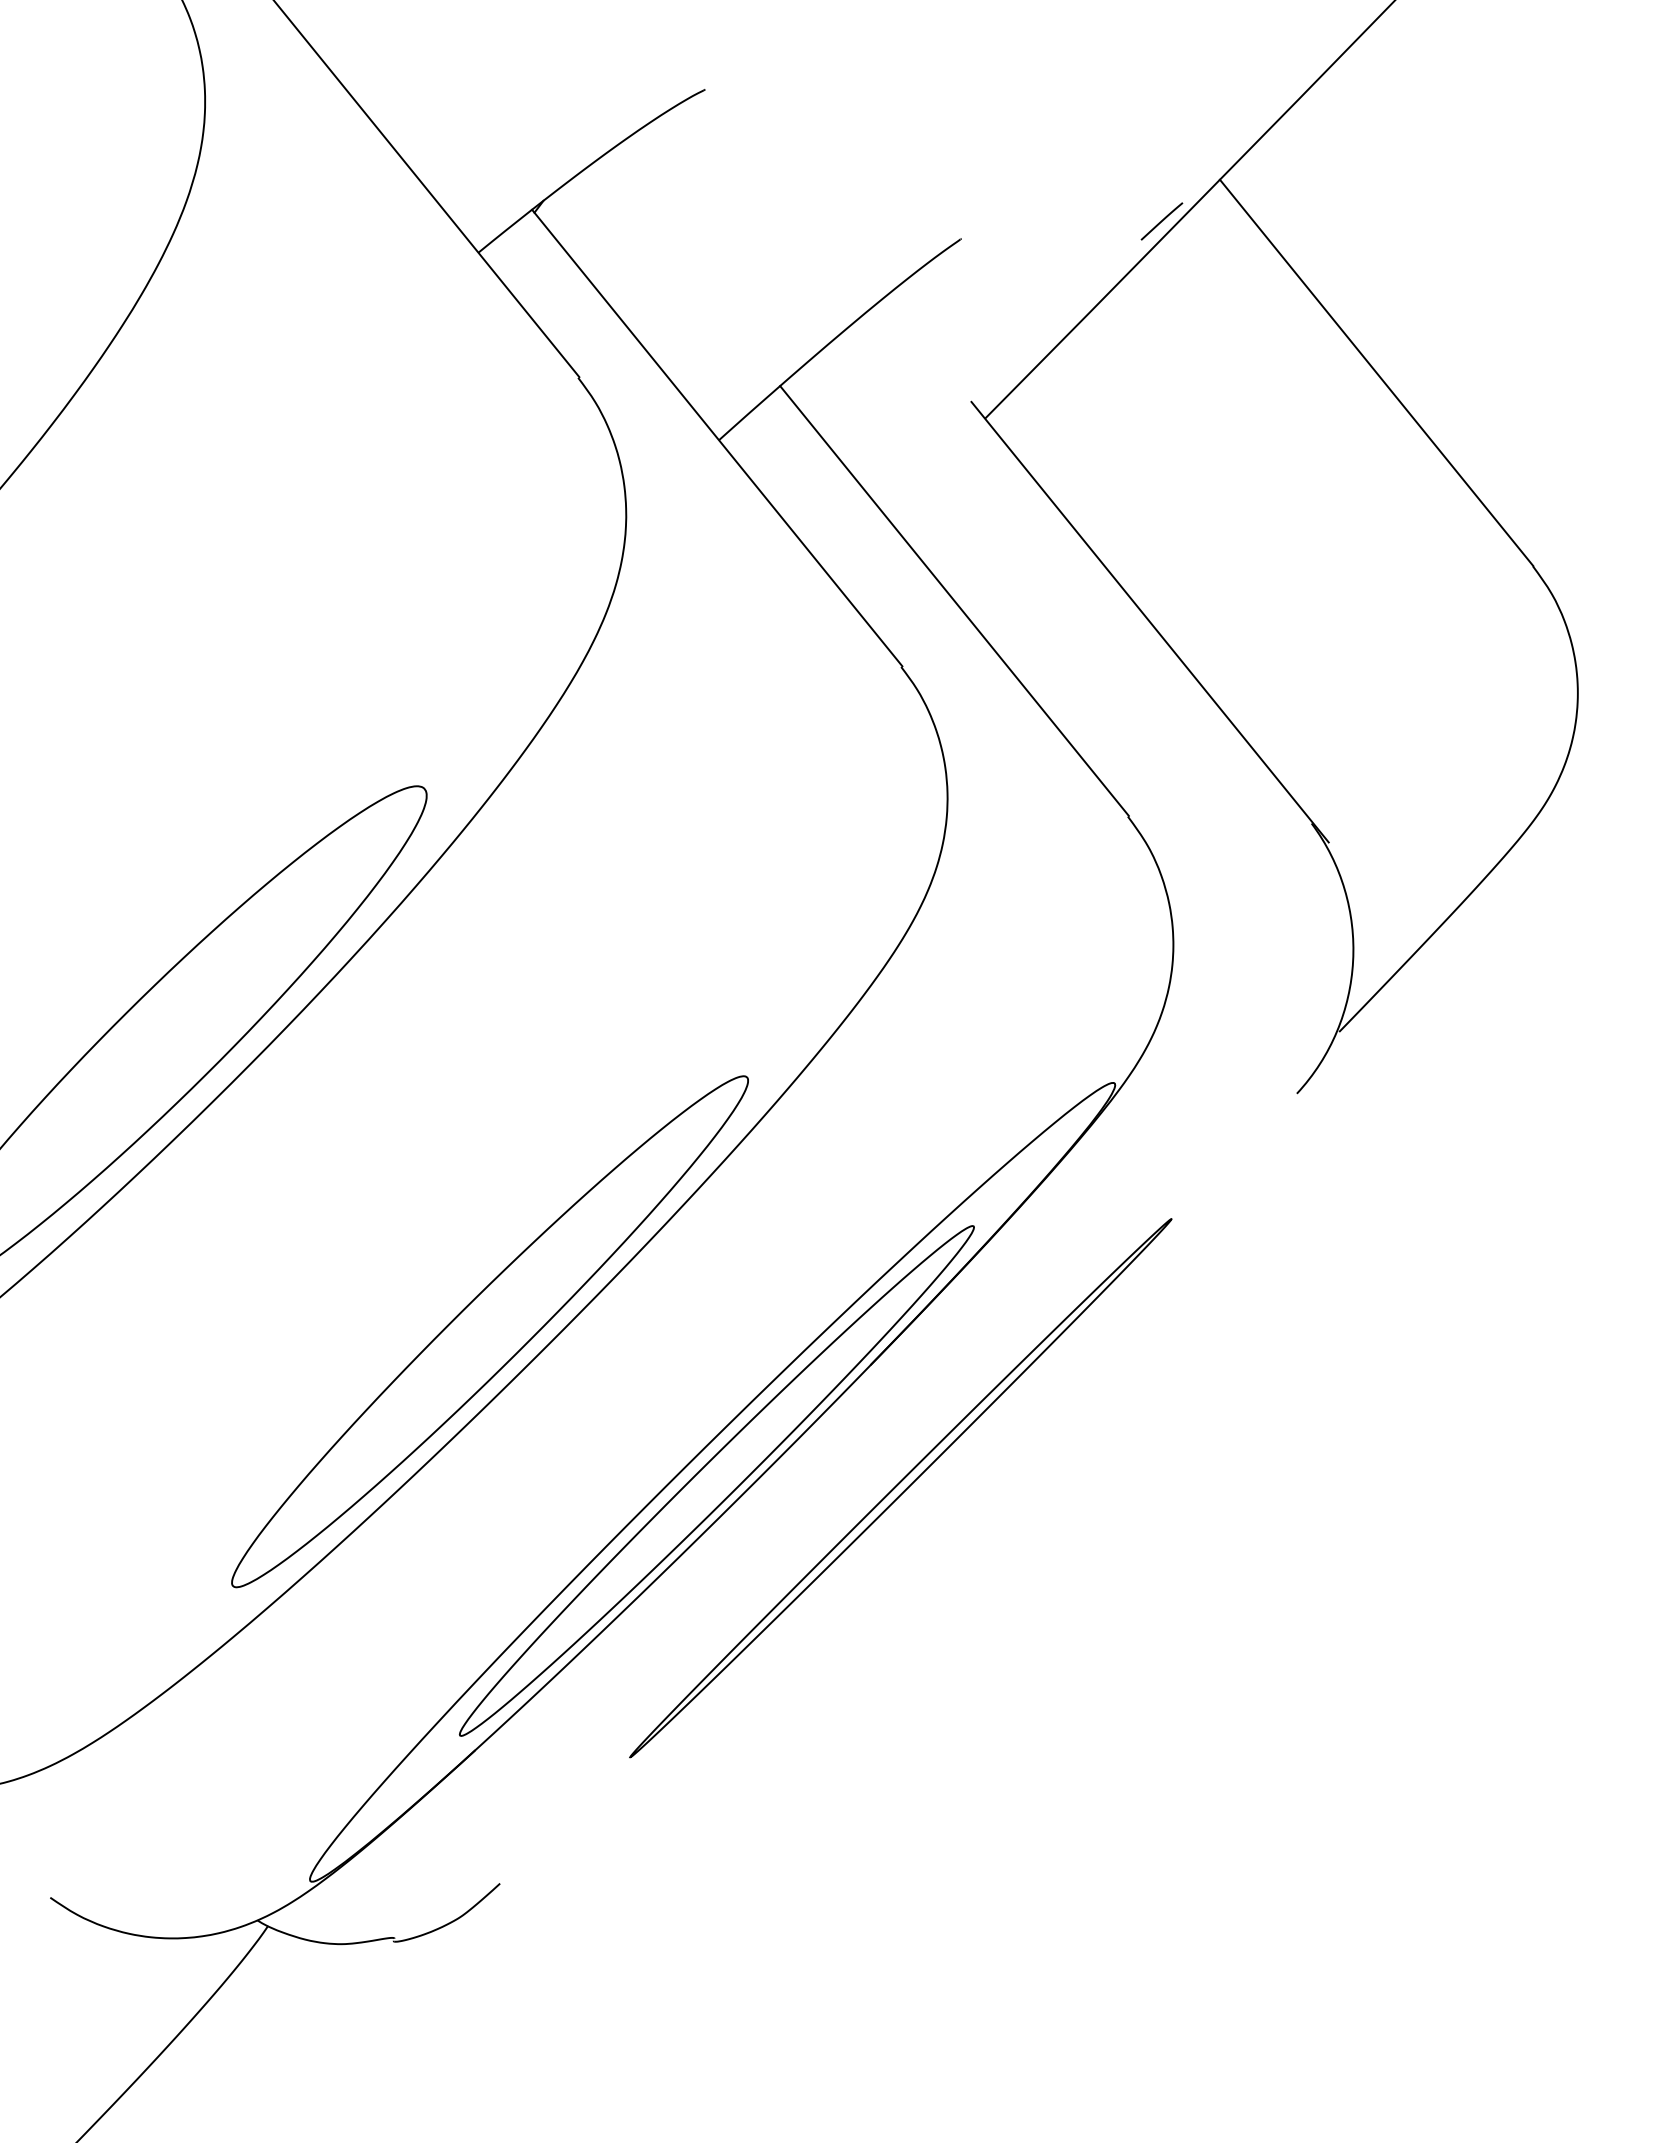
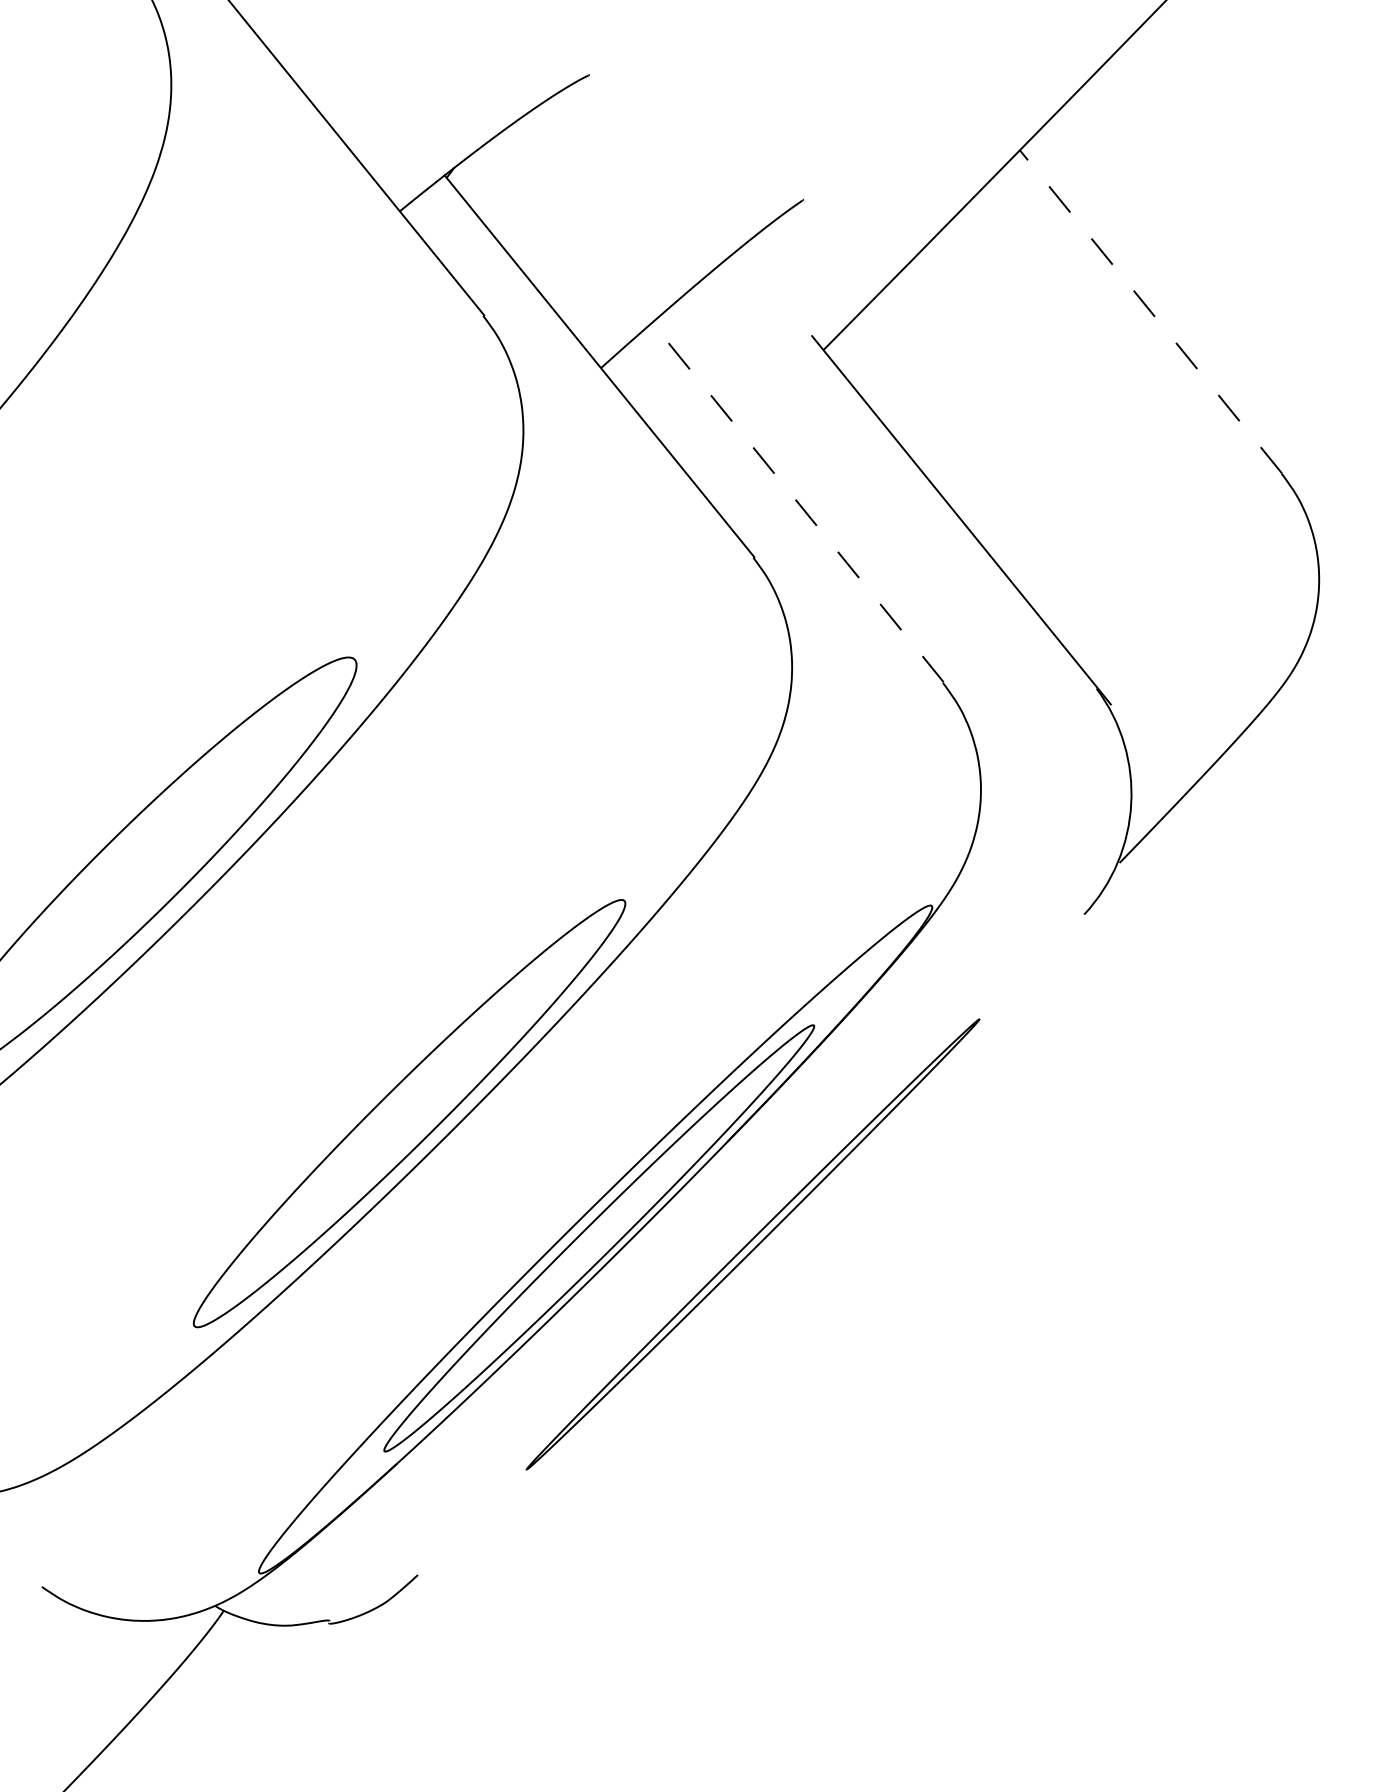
line: (1161, 221) -> (971, 185), removed
line: (1376, 372) -> (1150, 311), solid -> dashed
line: (954, 601) -> (797, 502), solid -> dashed

